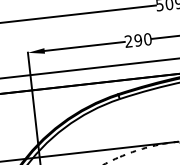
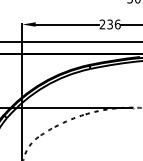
text: (142, 39) -> (113, 24), 290 -> 236

